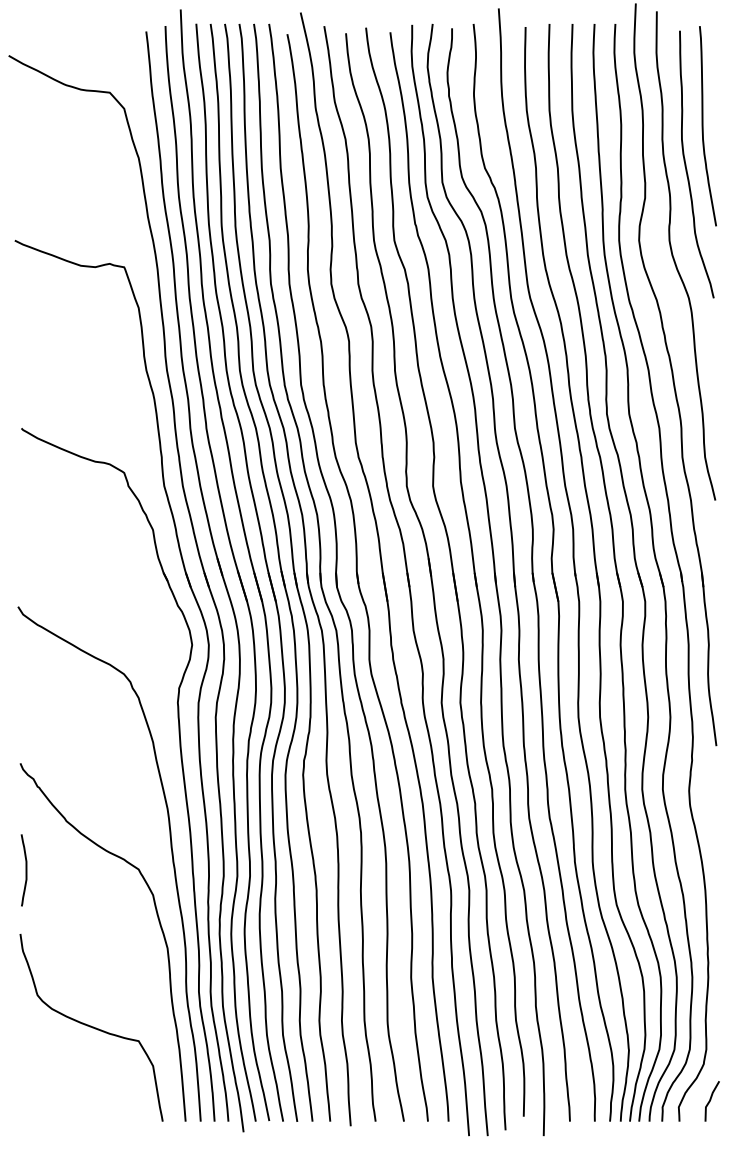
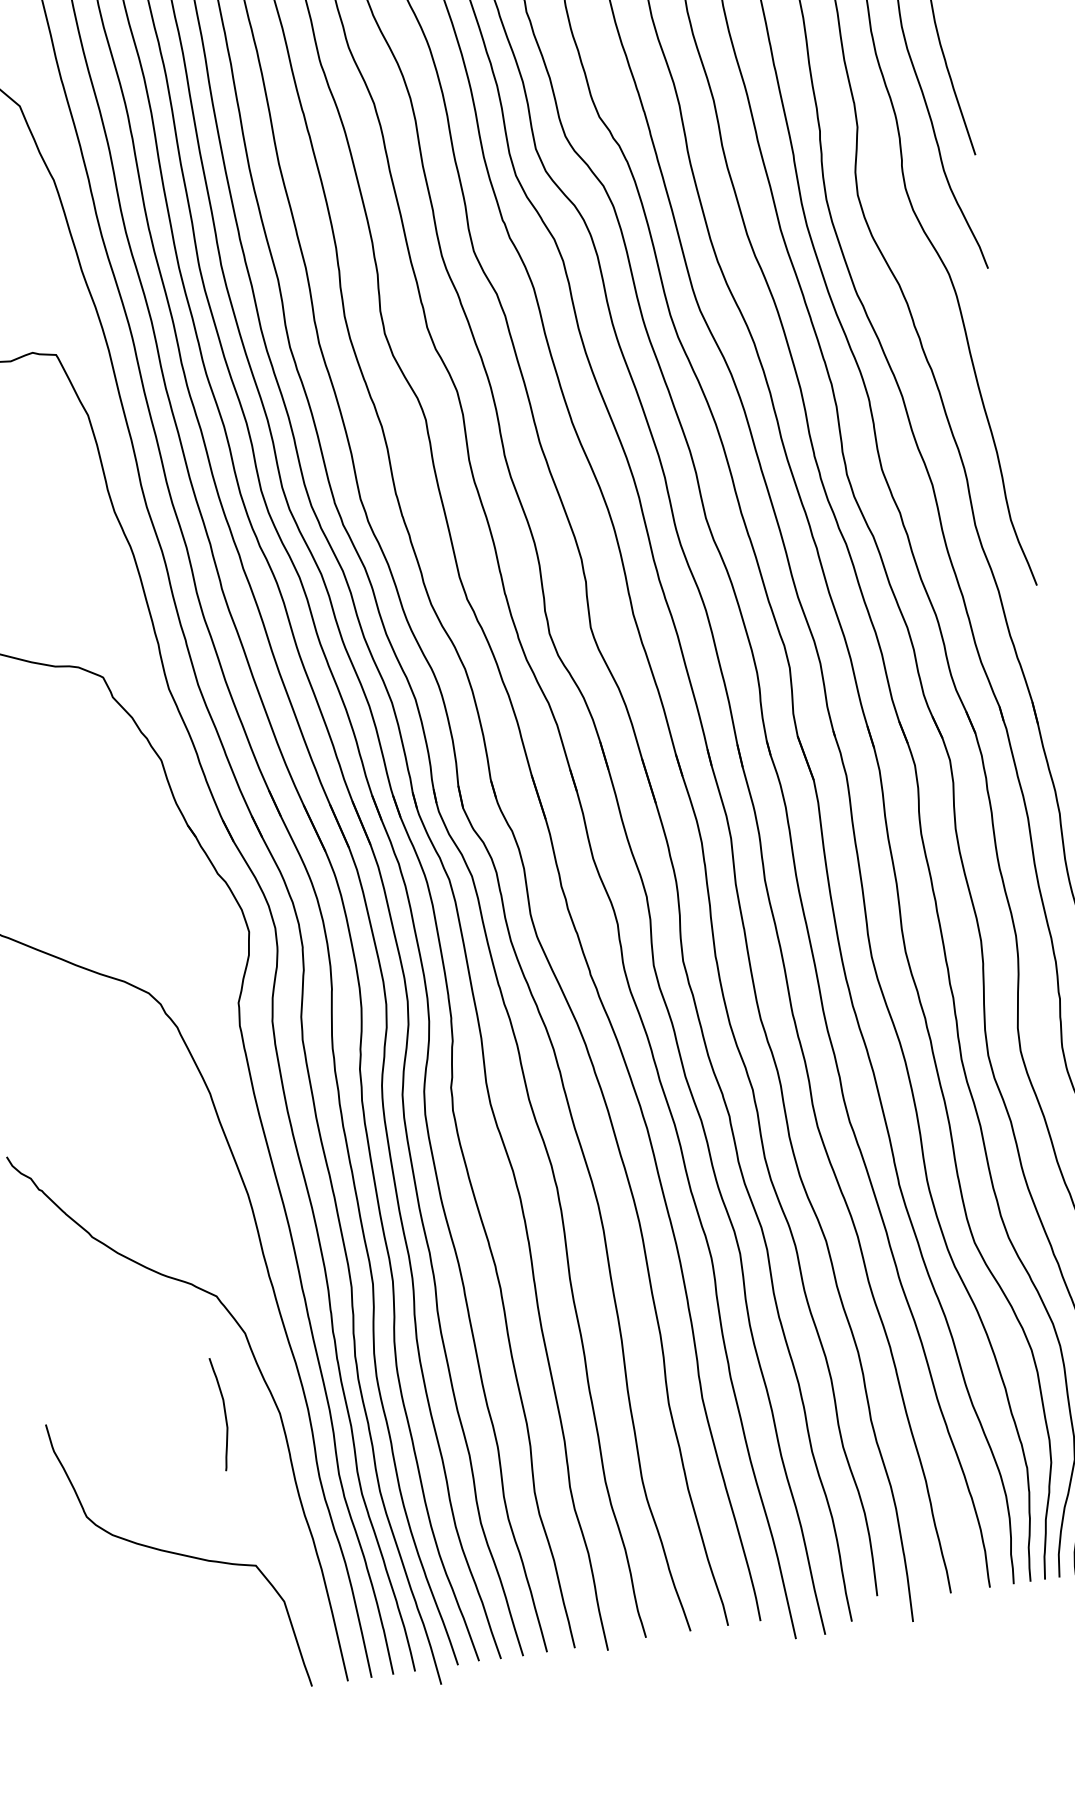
curve: (25, 870) -> (223, 1413), moved

